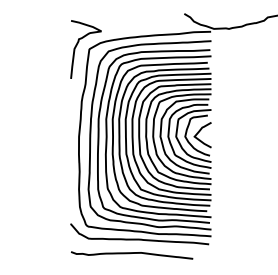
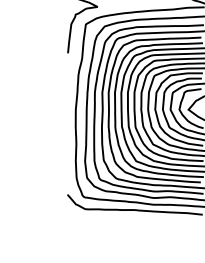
curve: (132, 253) -> (127, 223), removed

